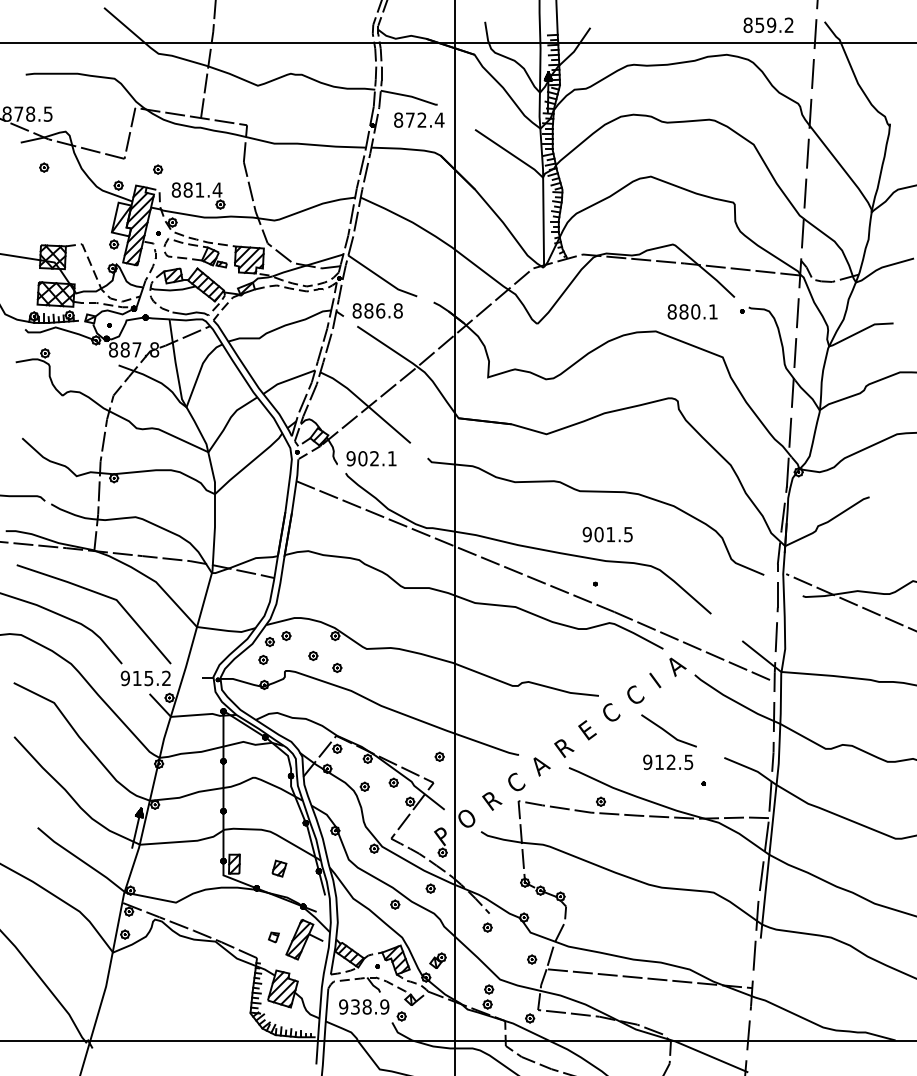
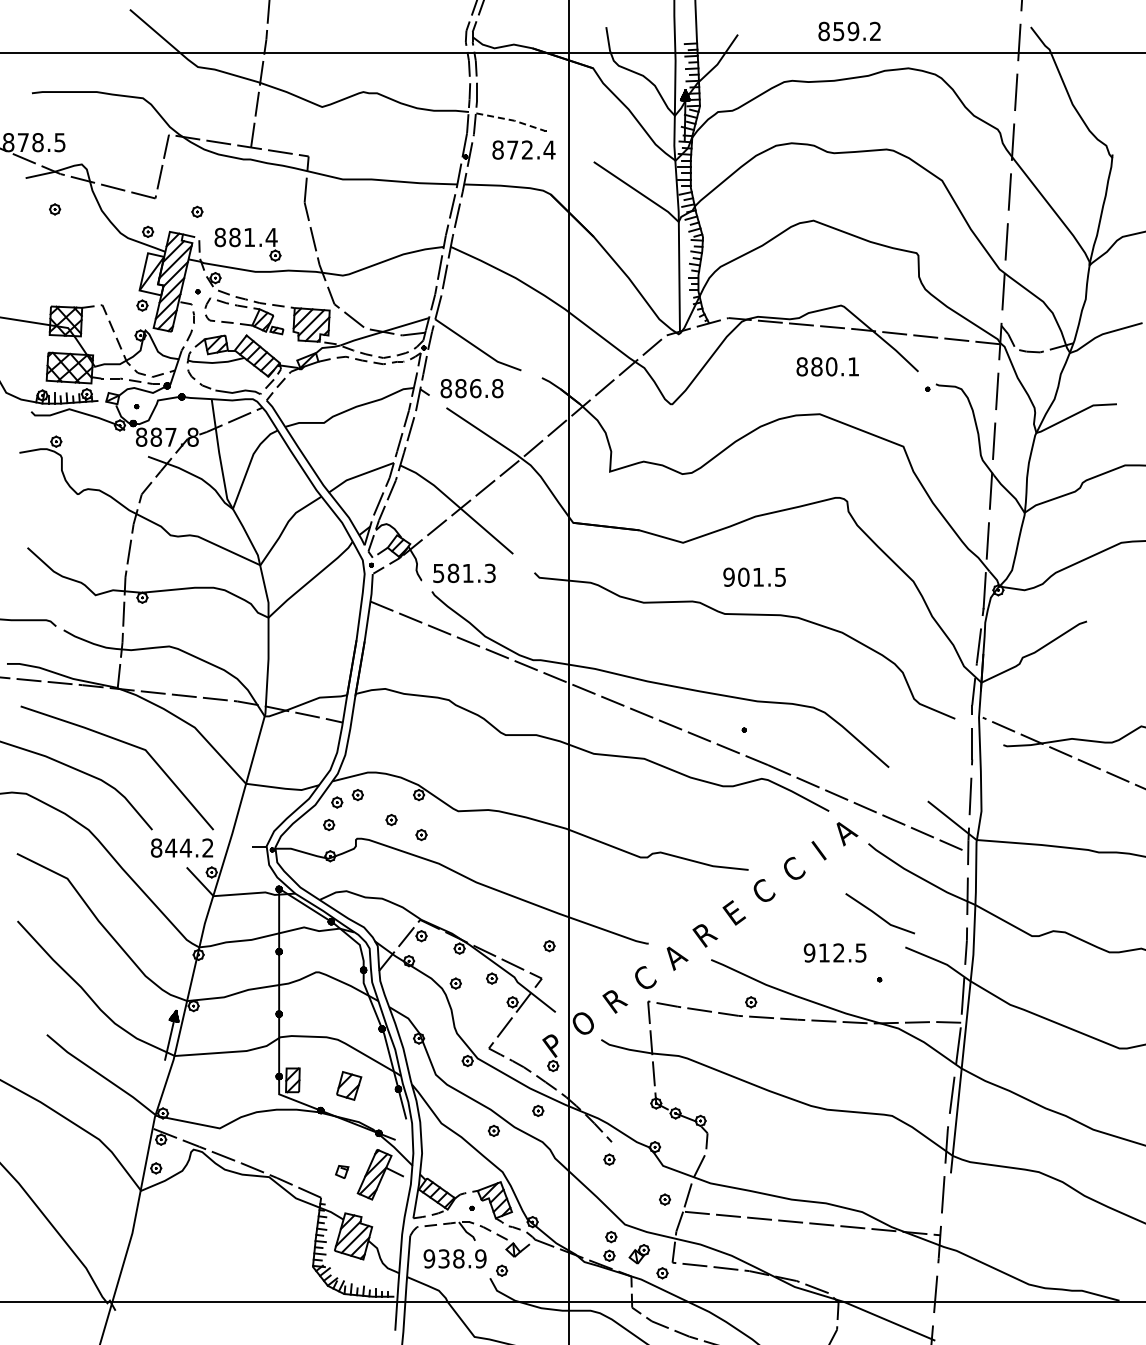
text: (768, 25) -> (849, 31), moved
line: (410, 96) -> (512, 120), solid -> dashed
text: (692, 311) -> (827, 366), moved
text: (371, 458) -> (464, 573), 902.1 -> 581.3
text: (607, 534) -> (754, 576), moved
text: (137, 677) -> (171, 847), 915.2 -> 844.2
line: (667, 731) -> (878, 914), moved
part: (278, 868) -> (348, 1085), size x1.4
part: (438, 961) -> (639, 1254), moved

